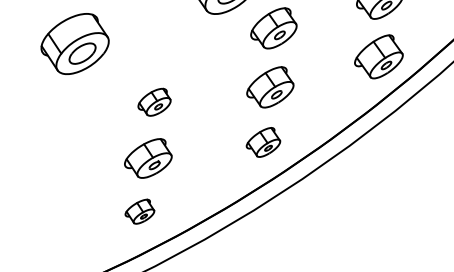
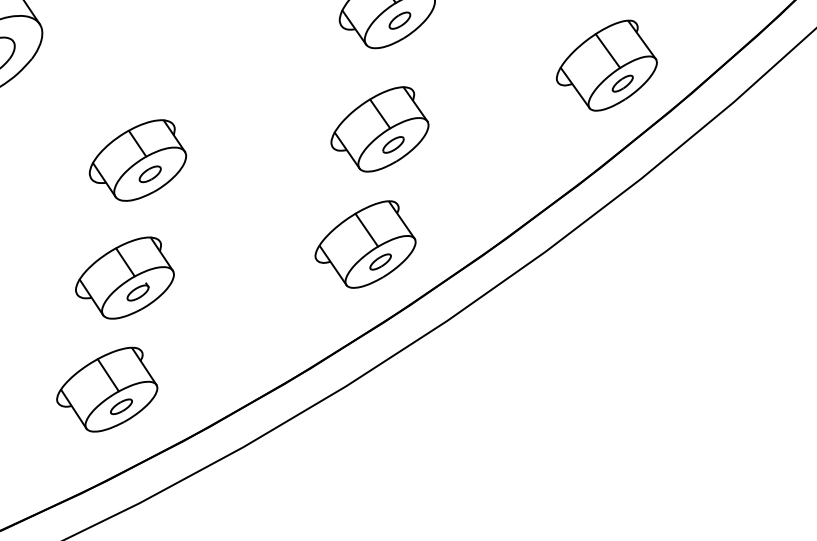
part: (154, 102) -> (137, 161), size x1.43
part: (263, 142) -> (365, 244), size x1.43
part: (139, 211) -> (106, 388), size x1.67

